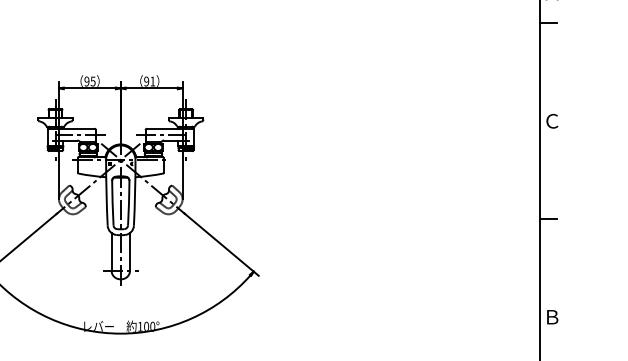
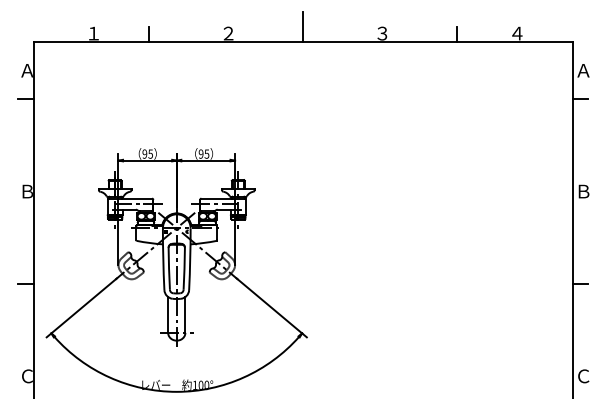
text: (152, 80) -> (206, 153), 91 -> 95
text: (552, 121) -> (583, 191), Ｃ -> Ｂ
text: (552, 317) -> (583, 376), Ｂ -> Ｃ

